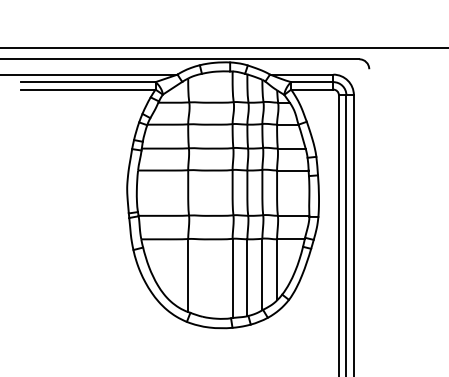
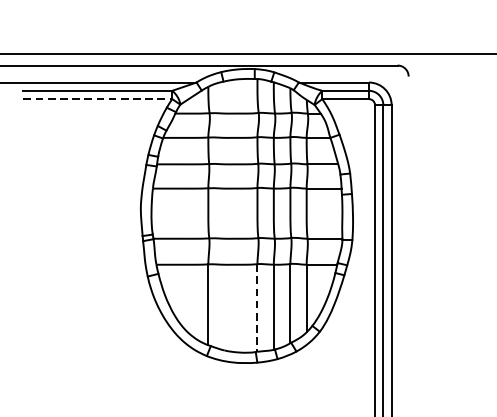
line: (88, 89) -> (98, 98), solid -> dashed
line: (232, 278) -> (257, 308), solid -> dashed

